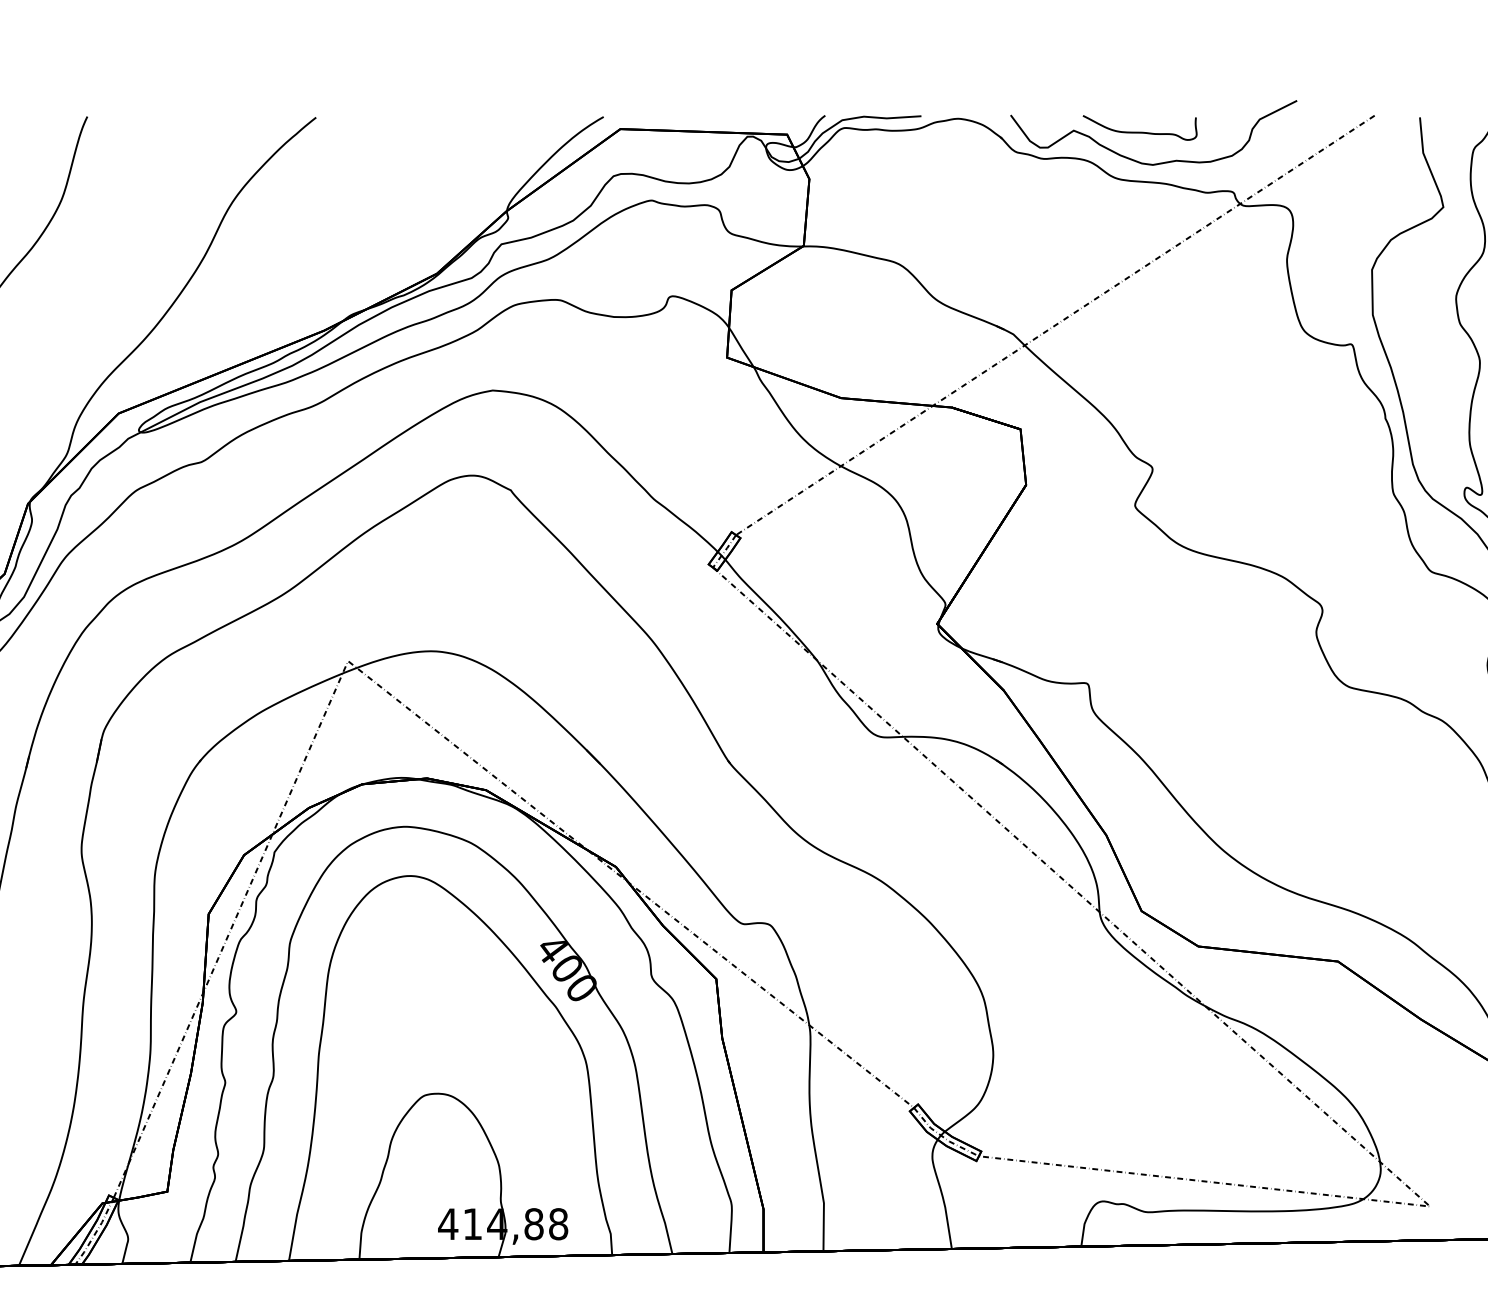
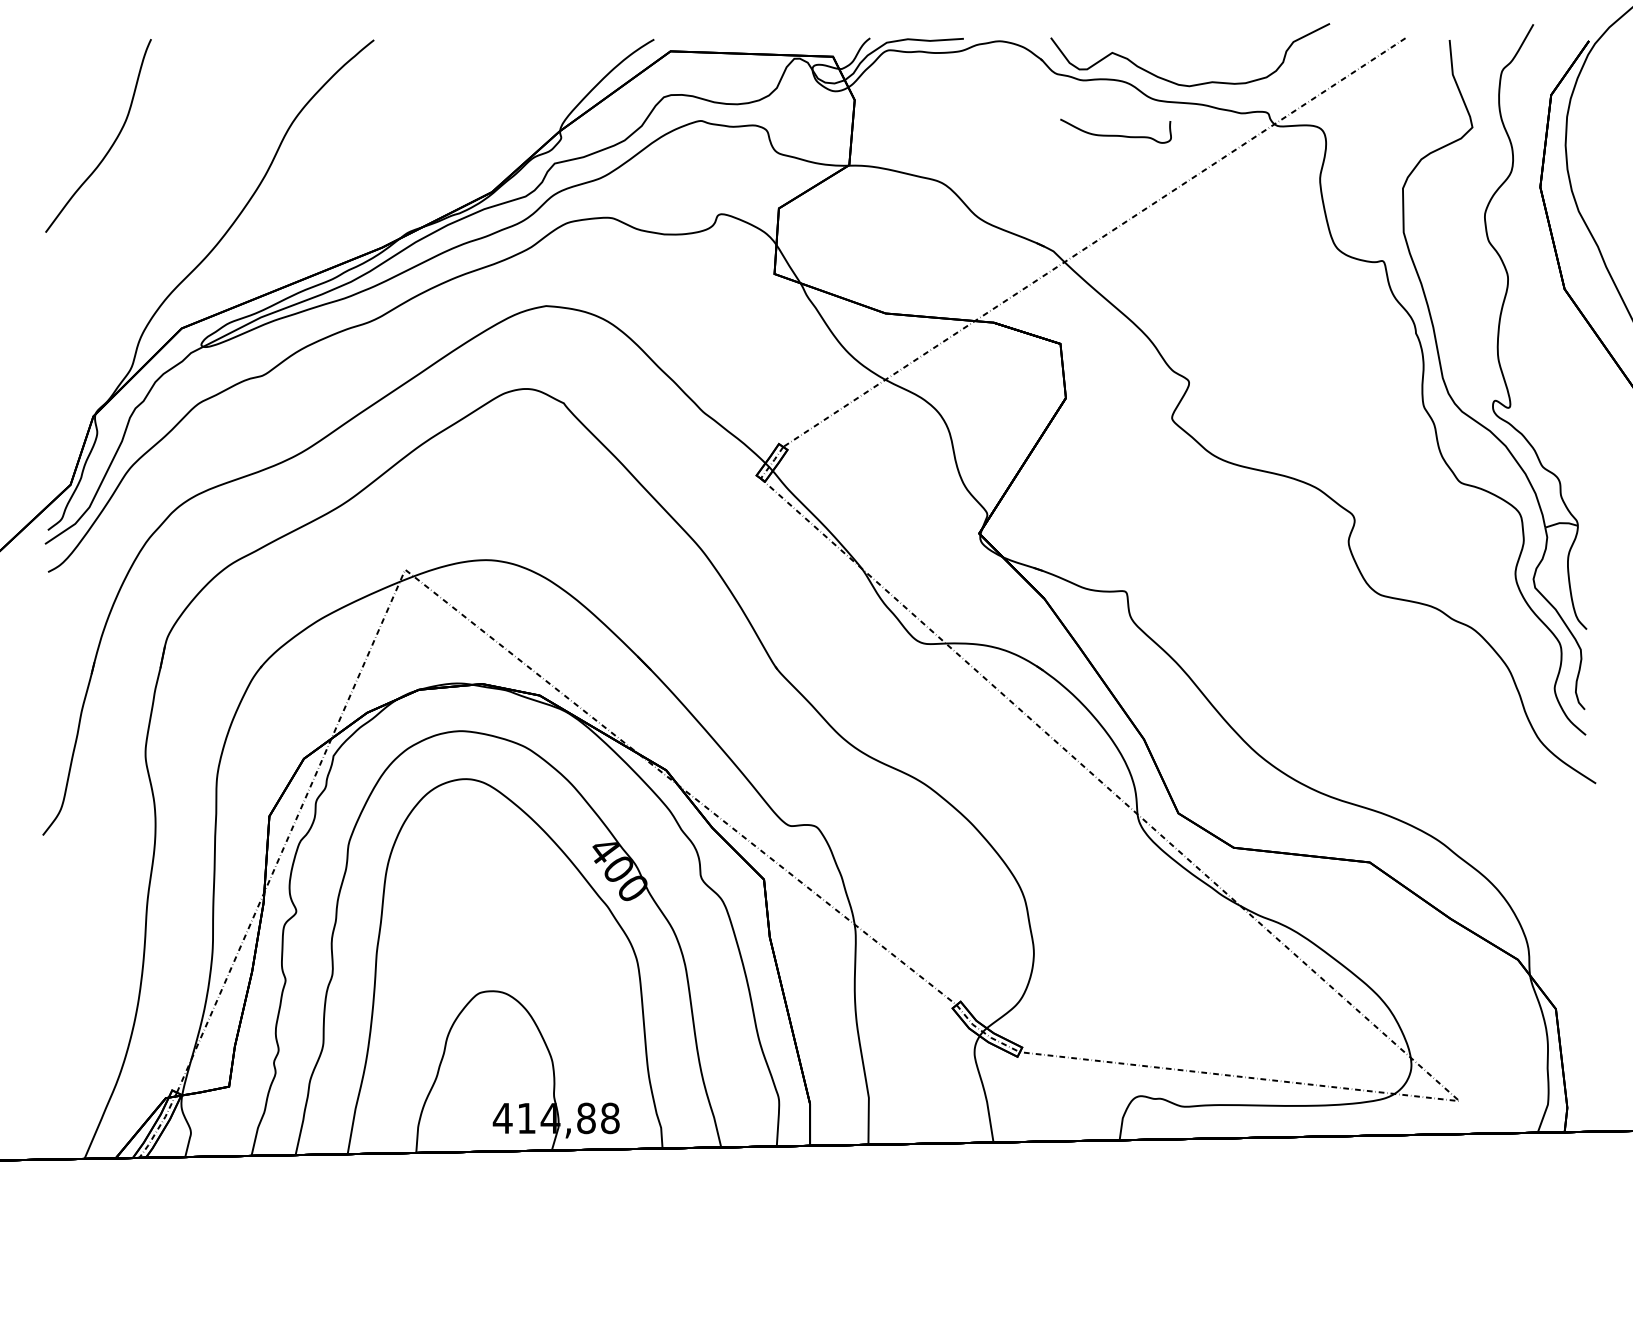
curve: (1139, 131) -> (1115, 134), moved

